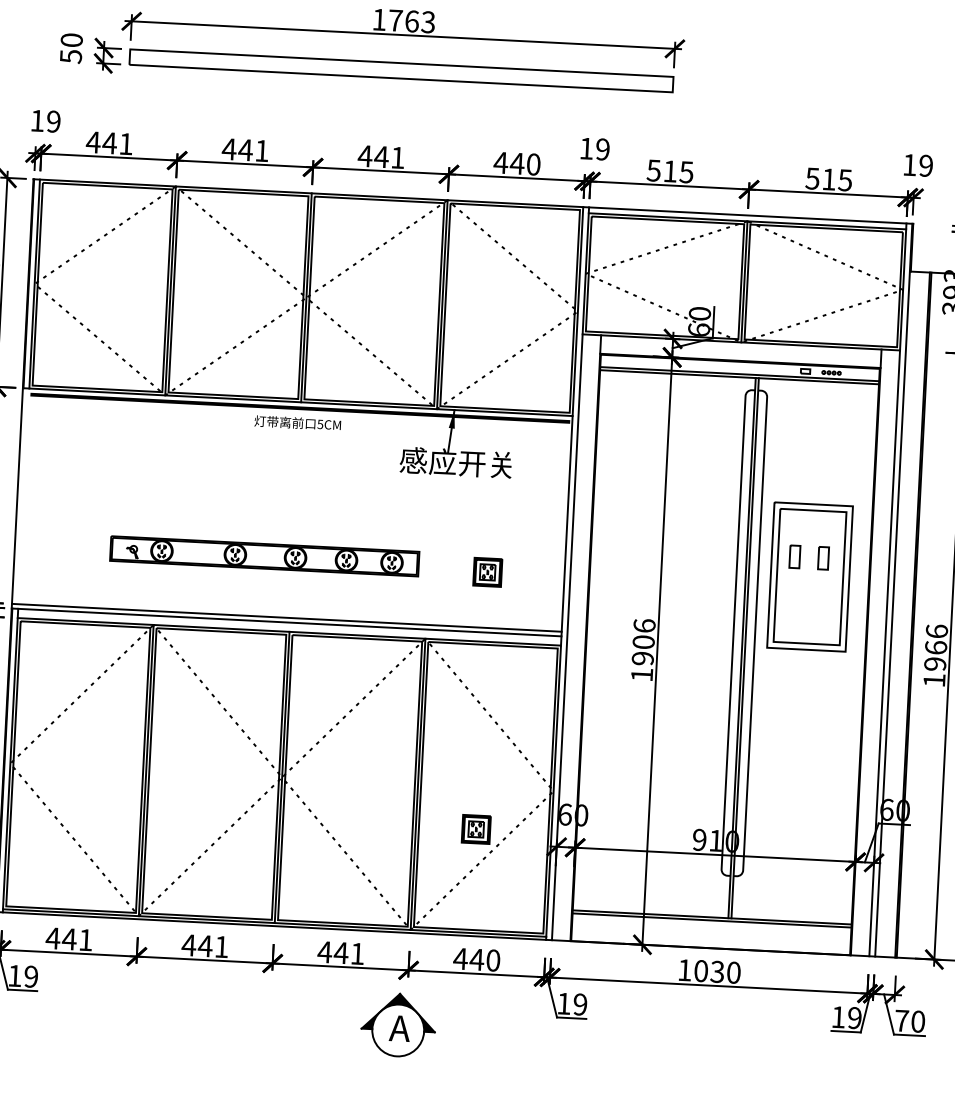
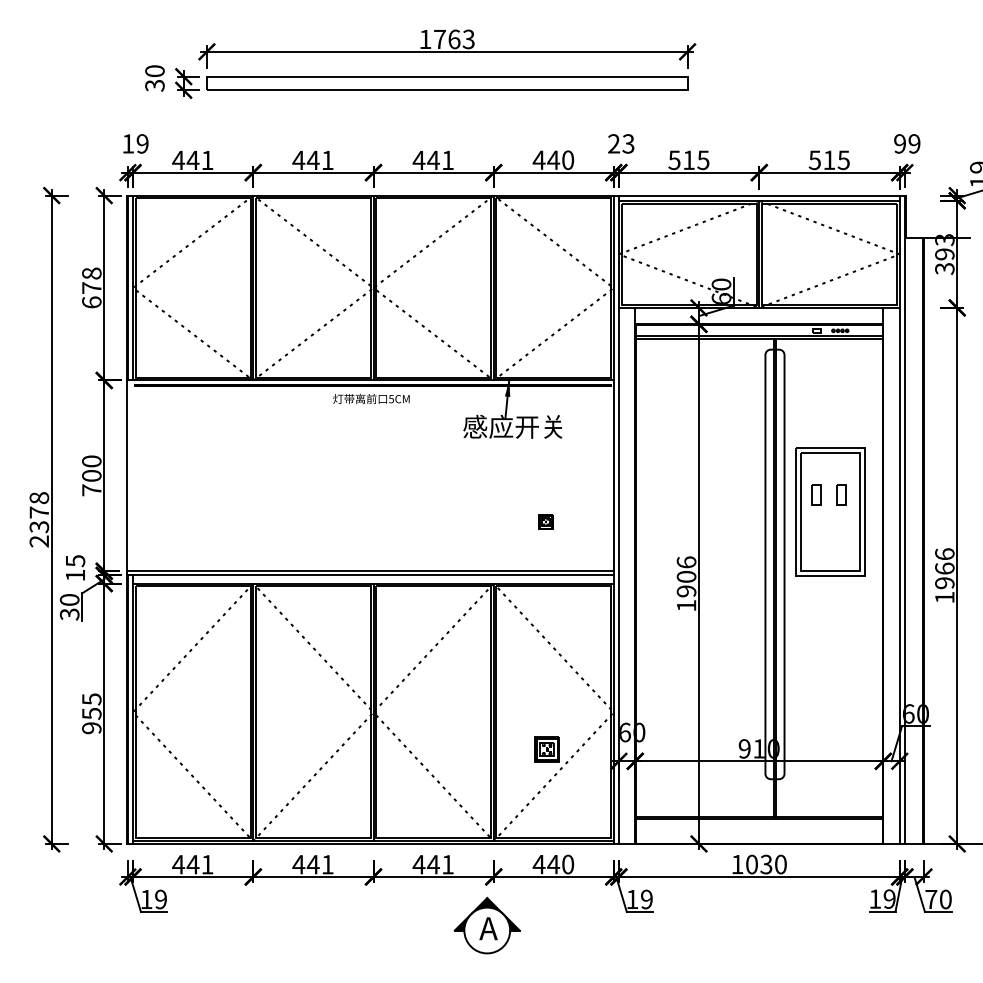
text: (70, 56) -> (154, 85), 50 -> 30
text: (595, 148) -> (621, 143), 19 -> 23
text: (909, 164) -> (899, 143), 19 -> 99
part: (265, 555) -> (348, 517), removed
part: (487, 571) -> (545, 521), size x0.6

